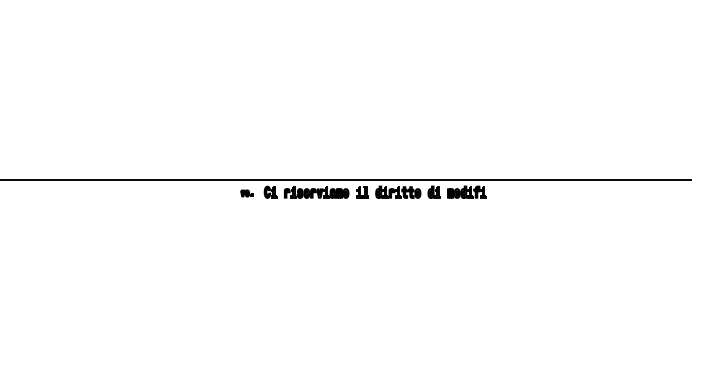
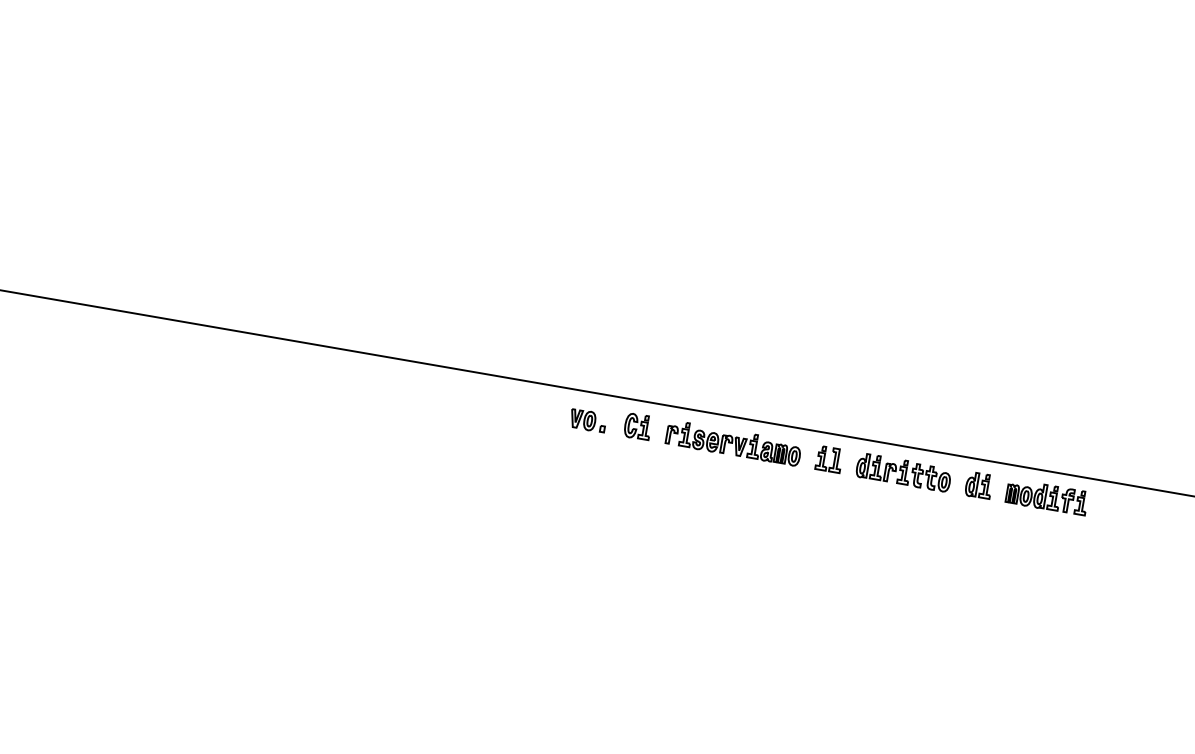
part: (246, 193) -> (587, 420), size x1.43

